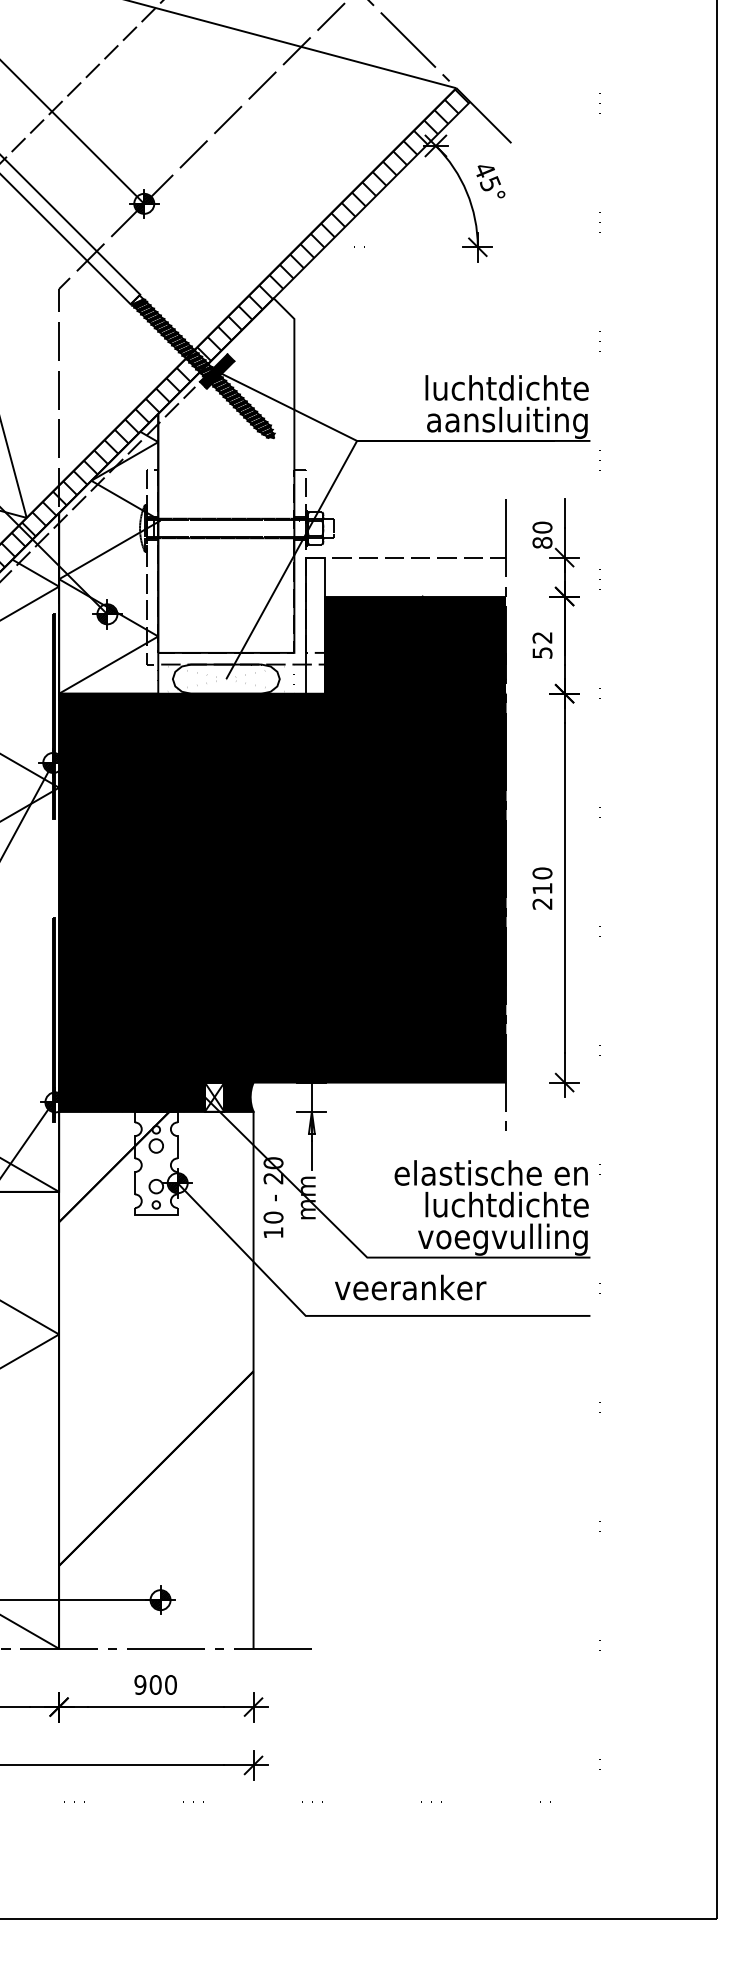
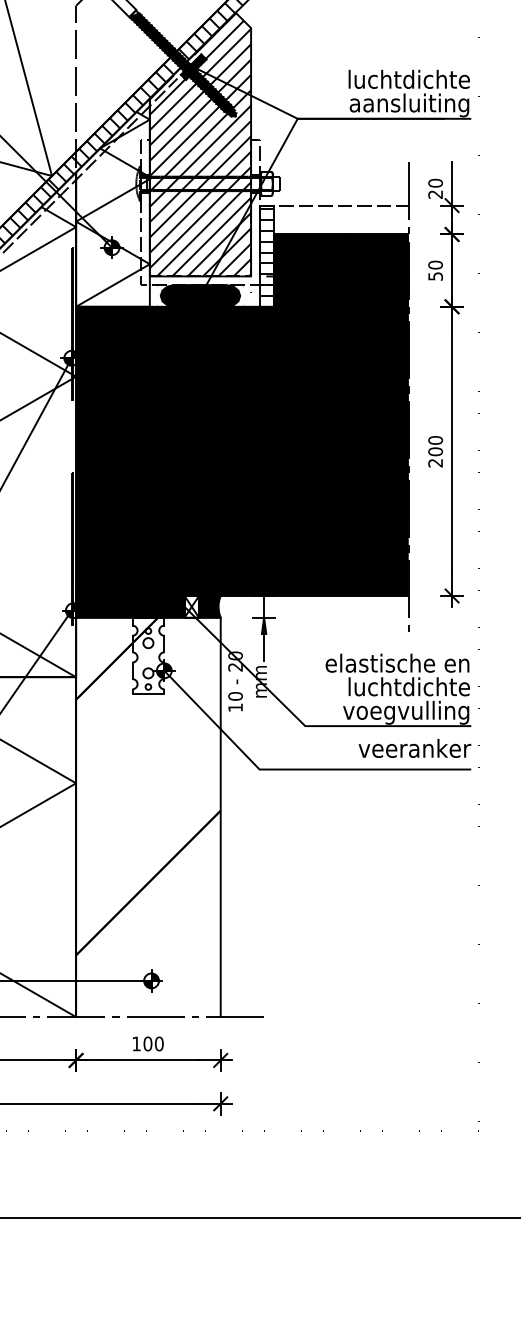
hatch: (226, 475) -> (200, 144), added
text: (542, 542) -> (435, 194), 80 -> 20
hatch: (315, 627) -> (266, 257), added
text: (542, 637) -> (435, 264), 52 -> 50
fill: (225, 678) -> (199, 295), added
text: (542, 888) -> (435, 451), 210 -> 200
text: (410, 1287) -> (414, 748), moved
text: (140, 1684) -> (136, 1043), 900 -> 100

